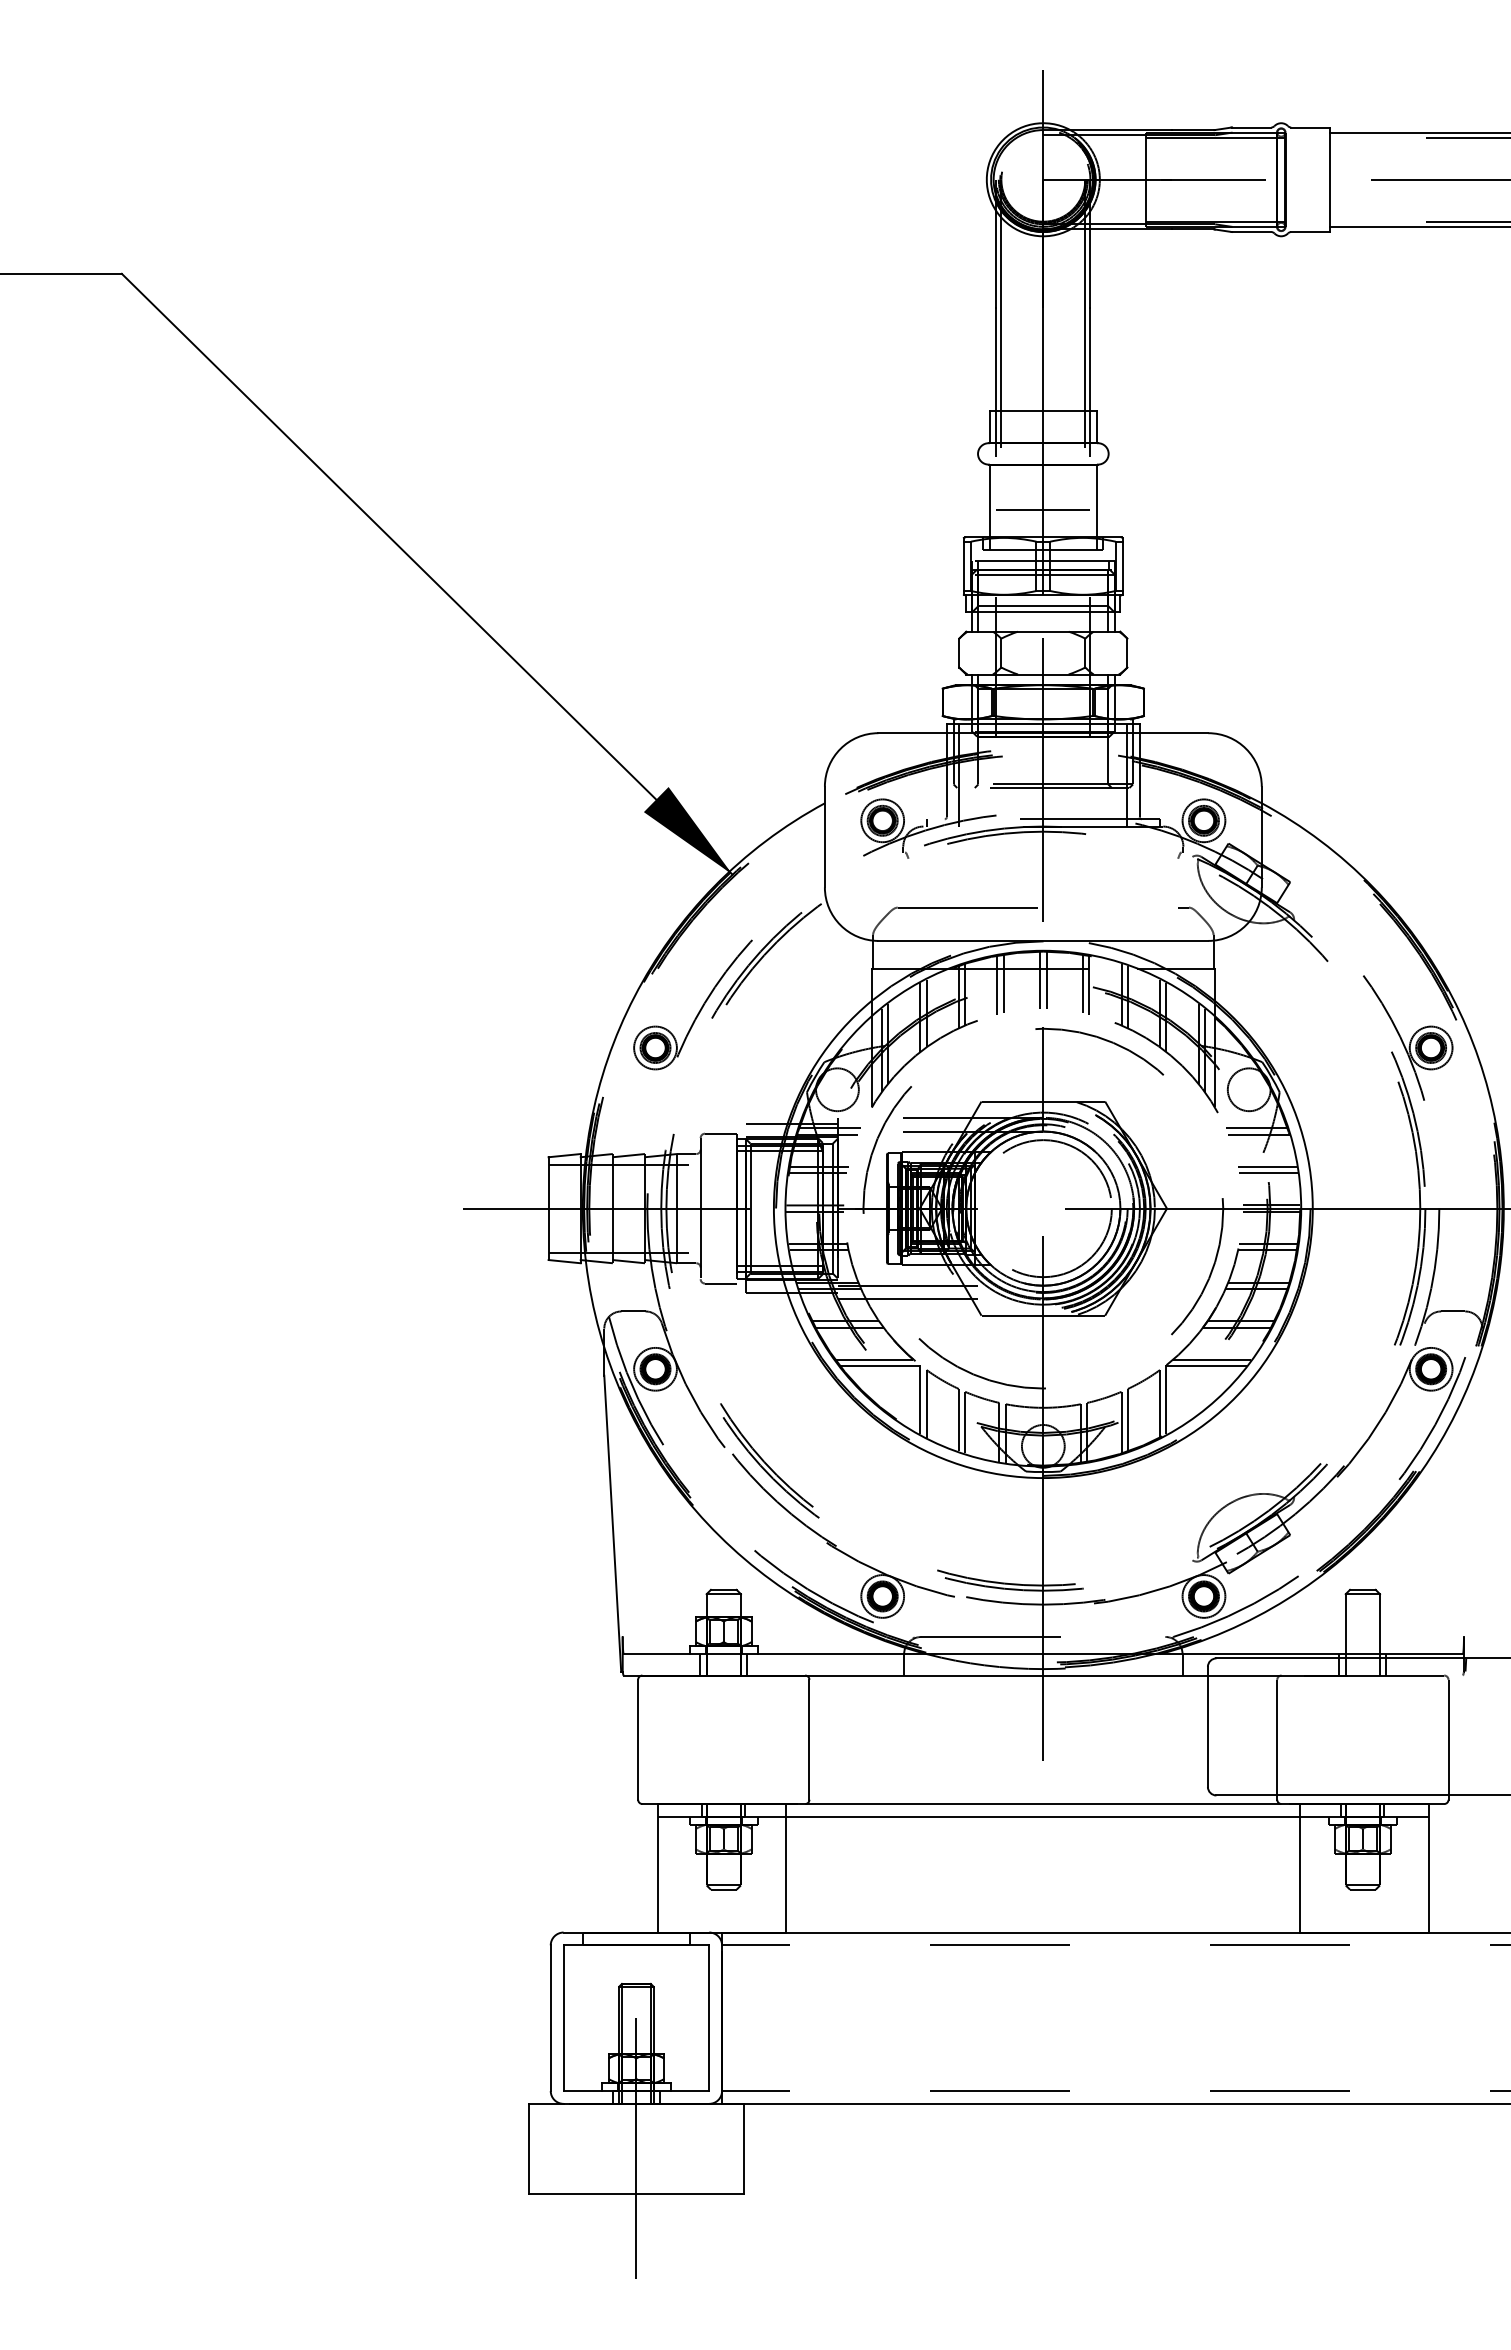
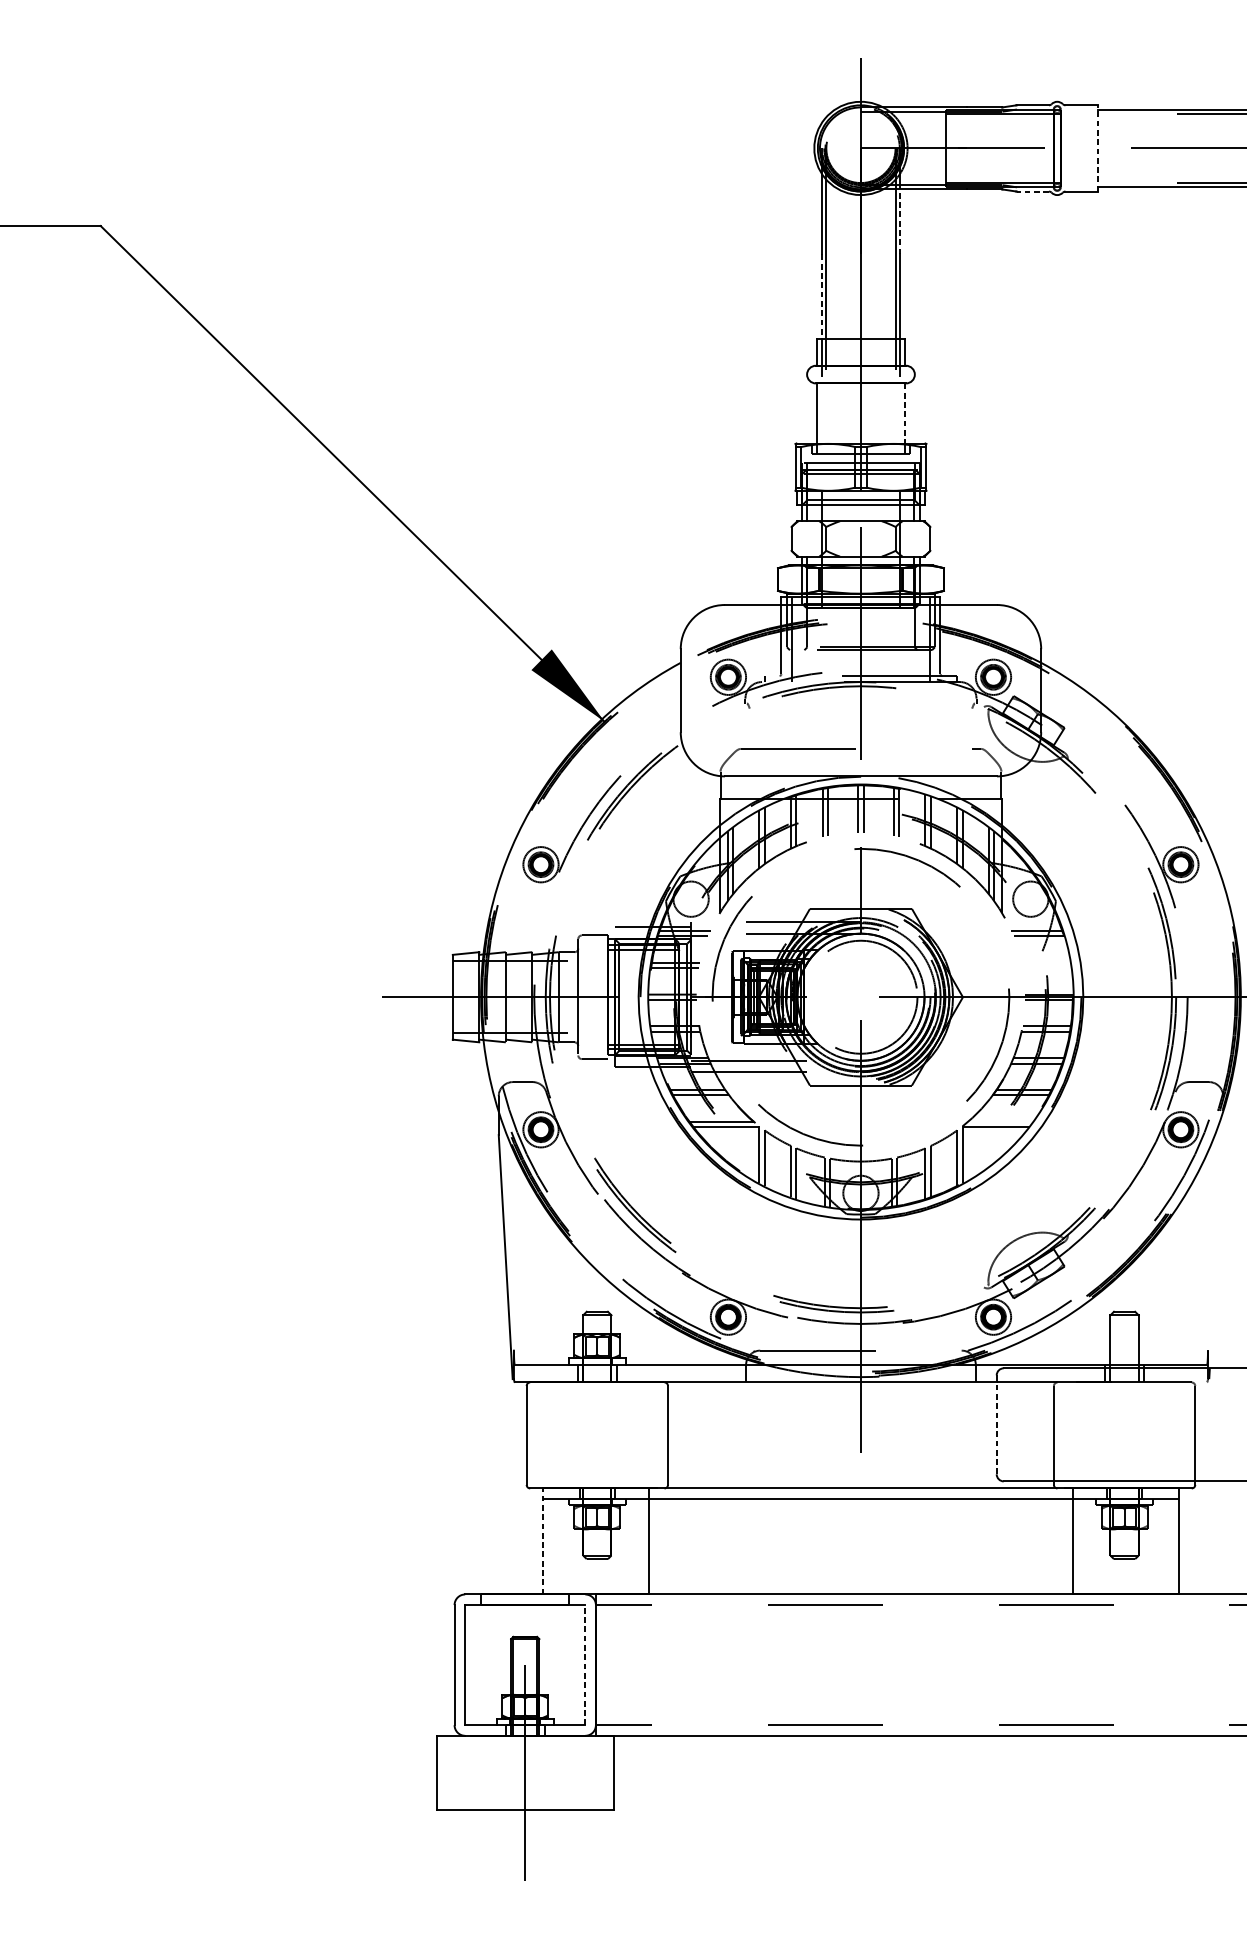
line: (1330, 179) -> (1097, 148), solid -> dashed
line: (1251, 232) -> (1032, 191), solid -> dashed
line: (1090, 268) -> (899, 221), solid -> dashed
line: (996, 360) -> (822, 297), solid -> dashed
line: (1096, 501) -> (904, 413), solid -> dashed
line: (1043, 509) -> (861, 420), removed
line: (1267, 1166) -> (1045, 962), removed
line: (1268, 1173) -> (1046, 968), removed
line: (1212, 1359) -> (1000, 1121), removed
line: (1207, 1726) -> (996, 1424), solid -> dashed
line: (657, 1867) -> (542, 1540), solid -> dashed
line: (709, 2018) -> (585, 1665), solid -> dashed

